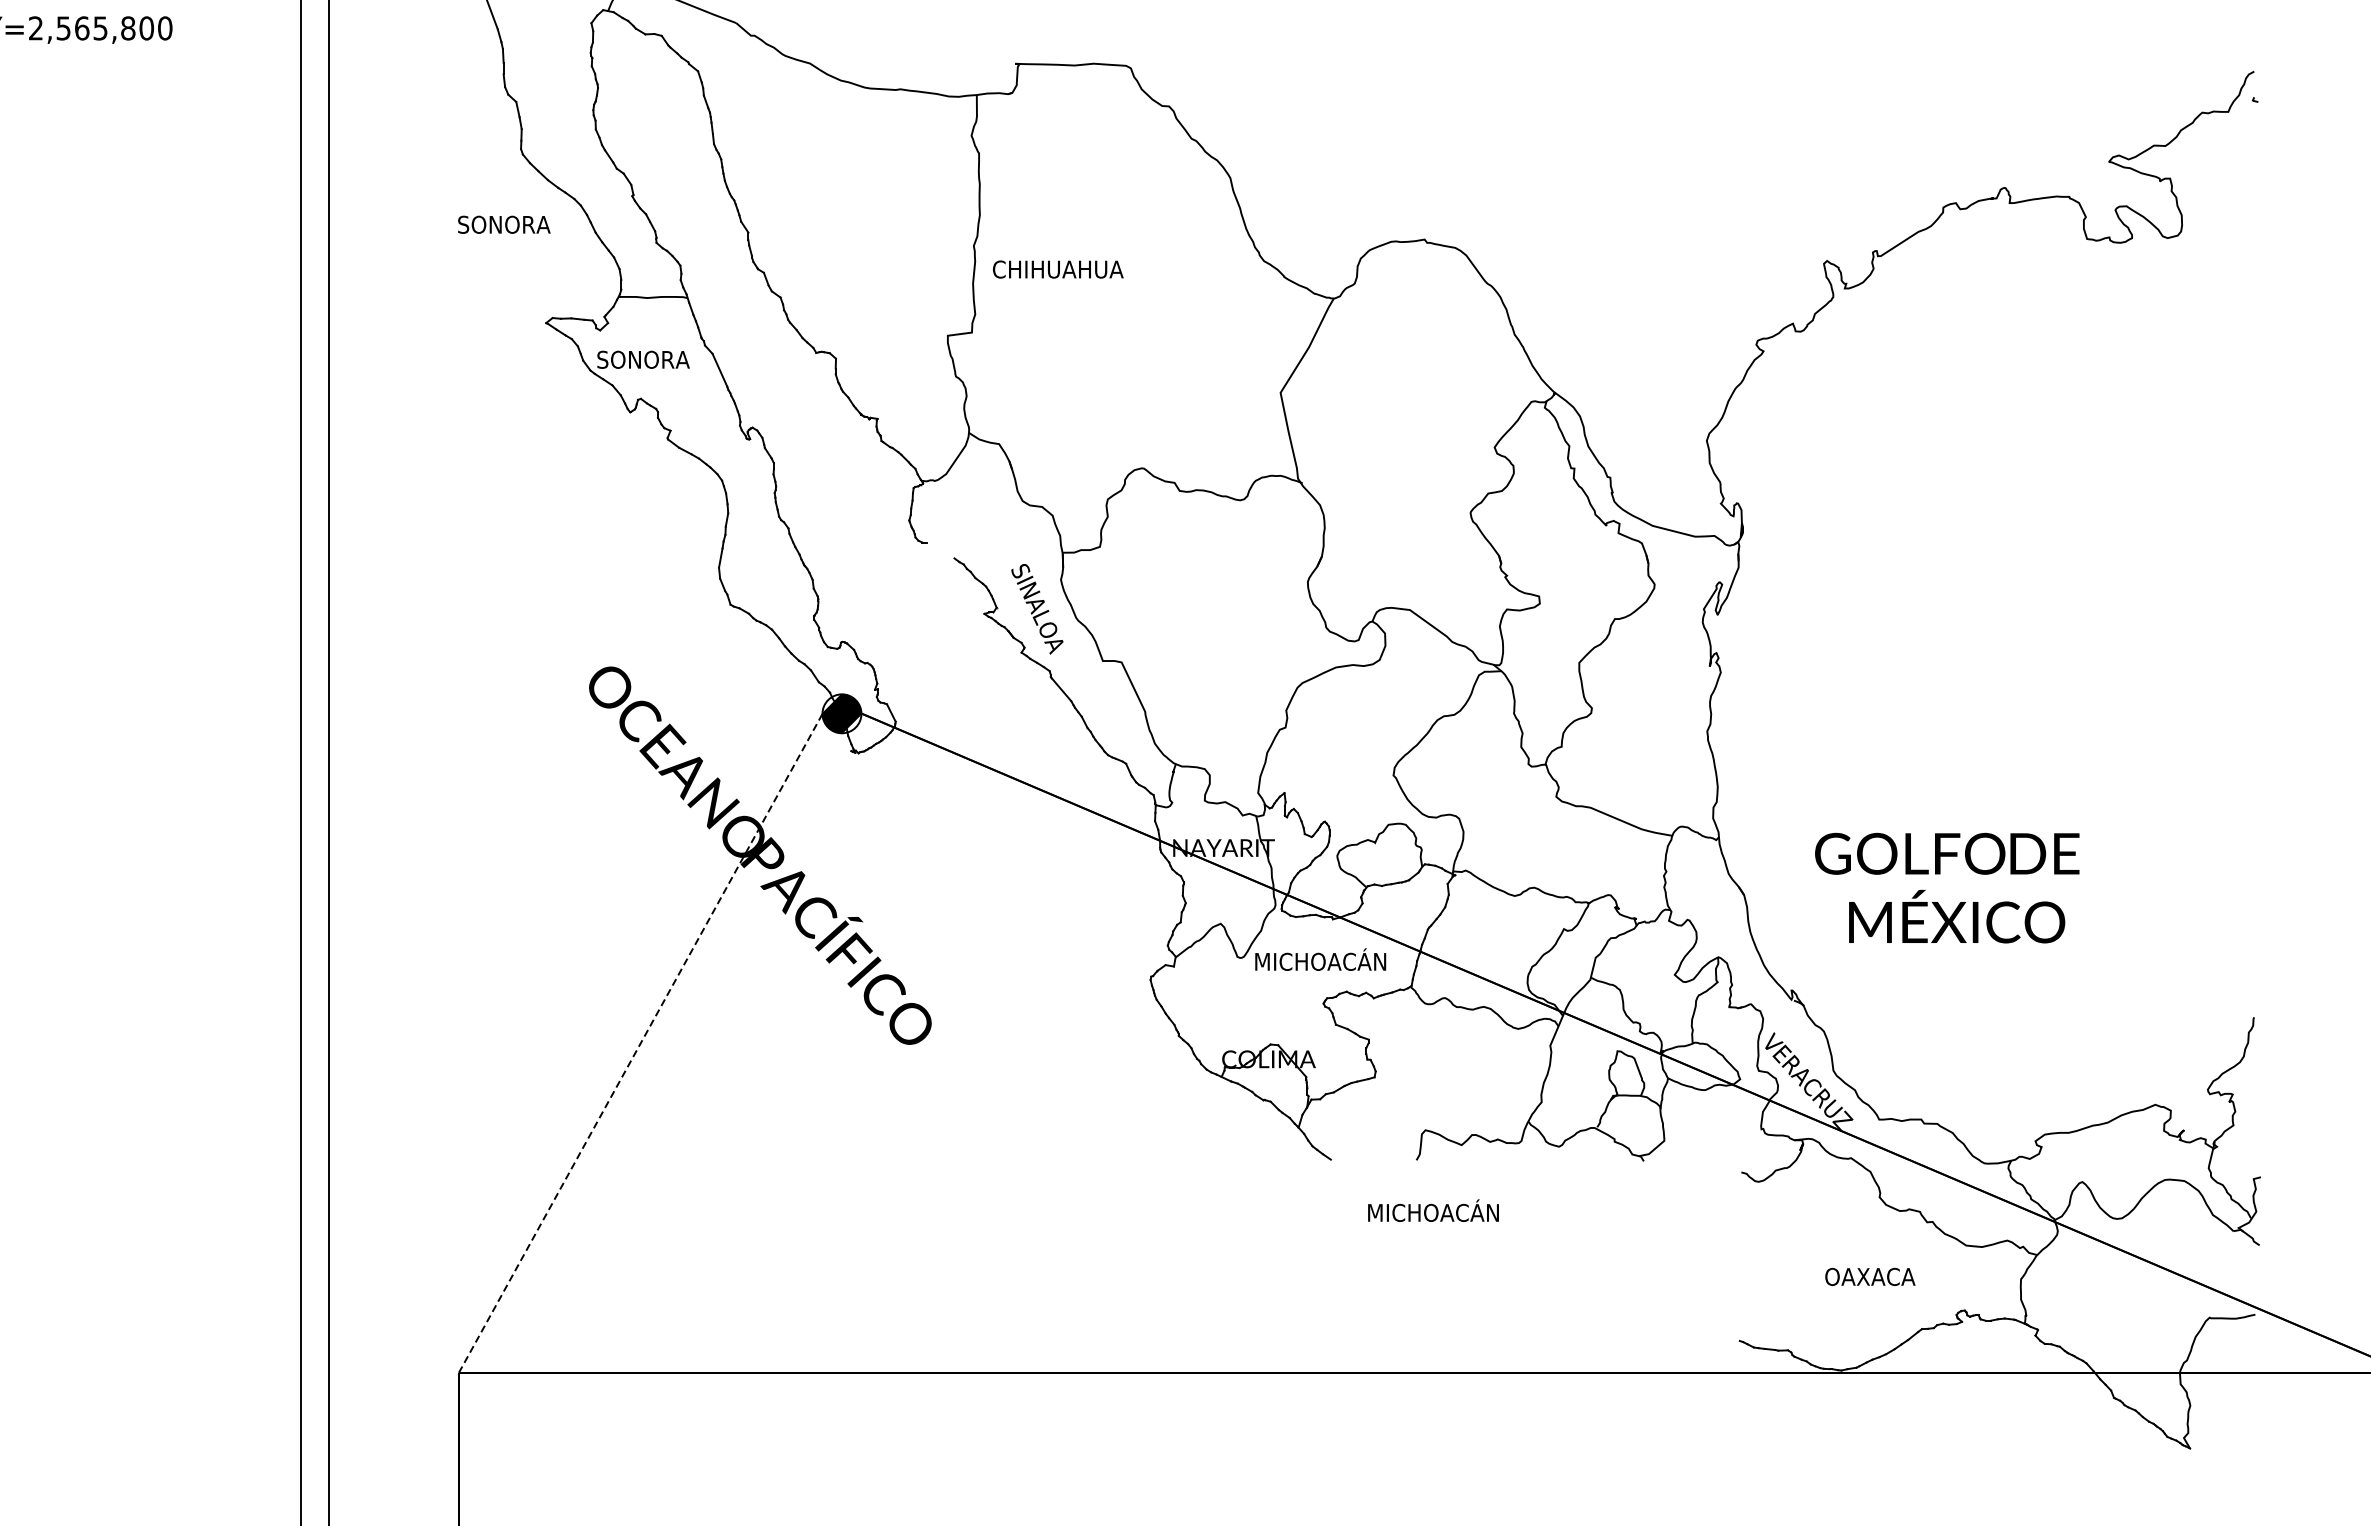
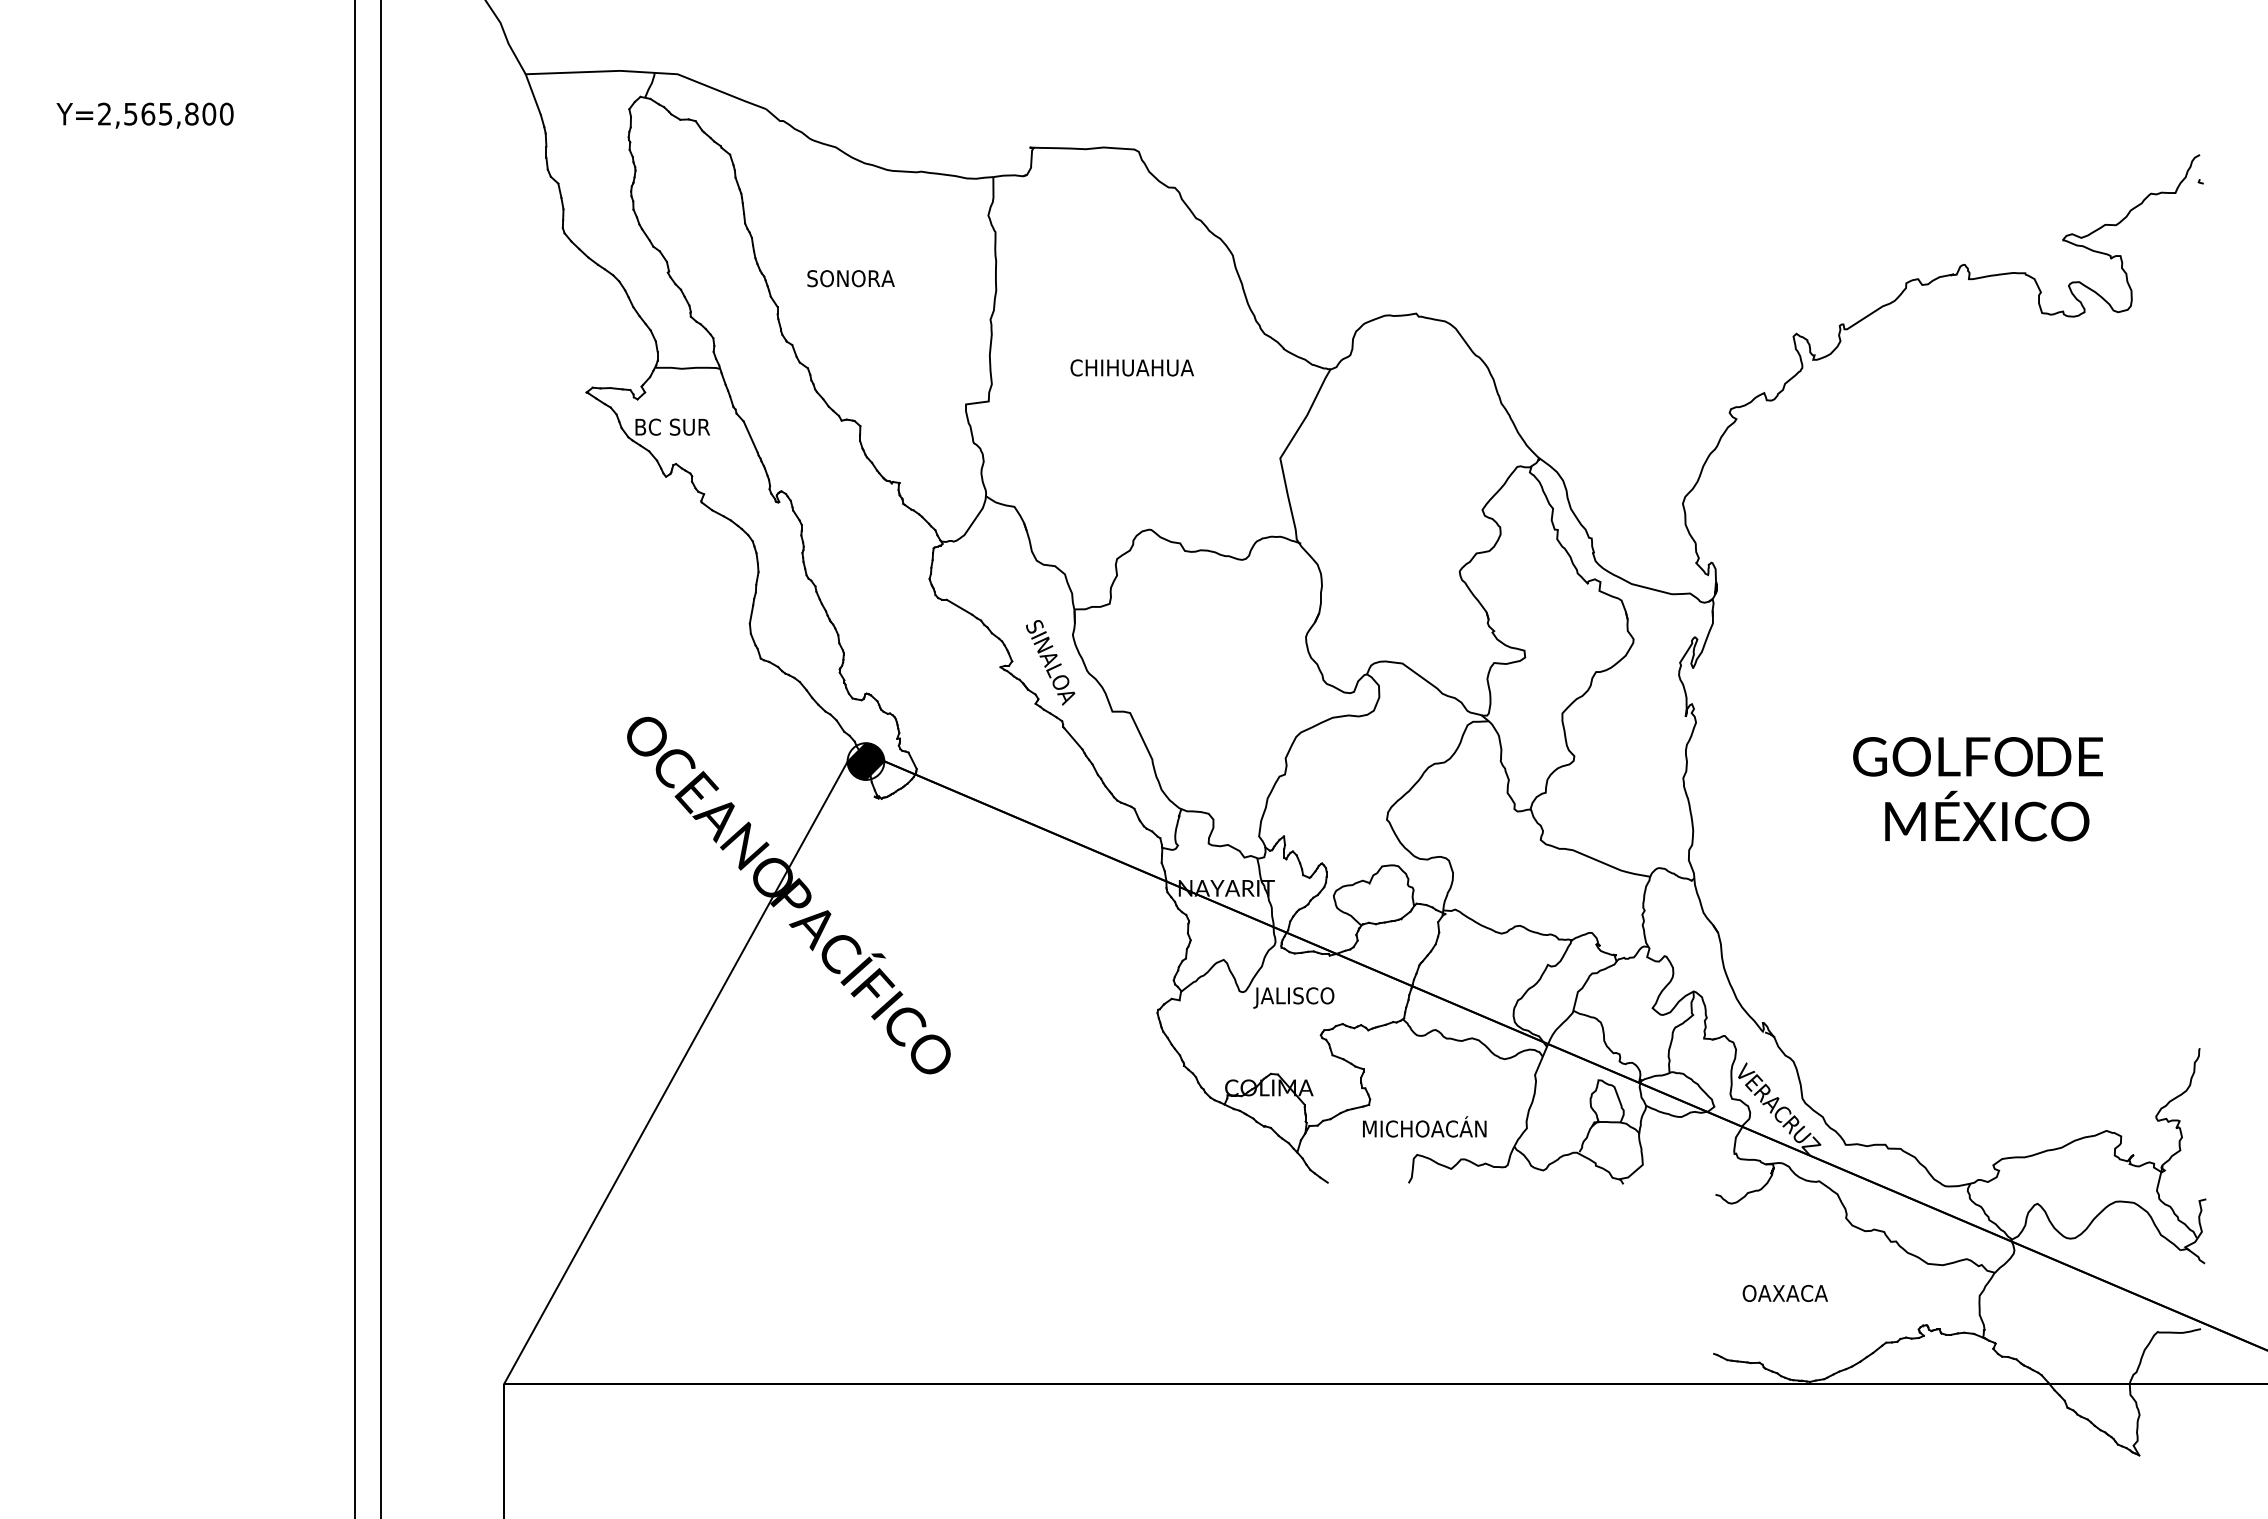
text: (503, 224) -> (850, 278), moved
text: (1057, 269) -> (1131, 367), moved
text: (643, 359) -> (678, 426), SONORA -> BC SUR
line: (940, 549) -> (959, 606), added
text: (1946, 888) -> (1977, 789), moved
text: (1318, 961) -> (1316, 995), MICHOACÁN -> JALISCO
line: (640, 1044) -> (675, 1073), dashed -> solid
text: (1433, 1210) -> (1424, 1126), moved
text: (1869, 1275) -> (1784, 1292), moved

